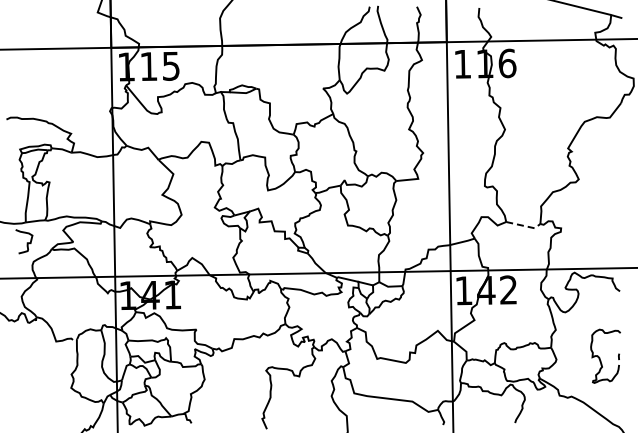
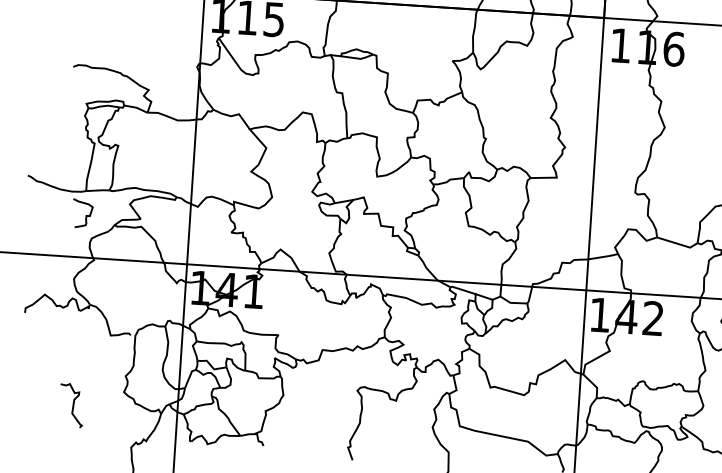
line: (524, 226) -> (678, 244), dashed -> solid
curve: (29, 402) -> (73, 405), added

